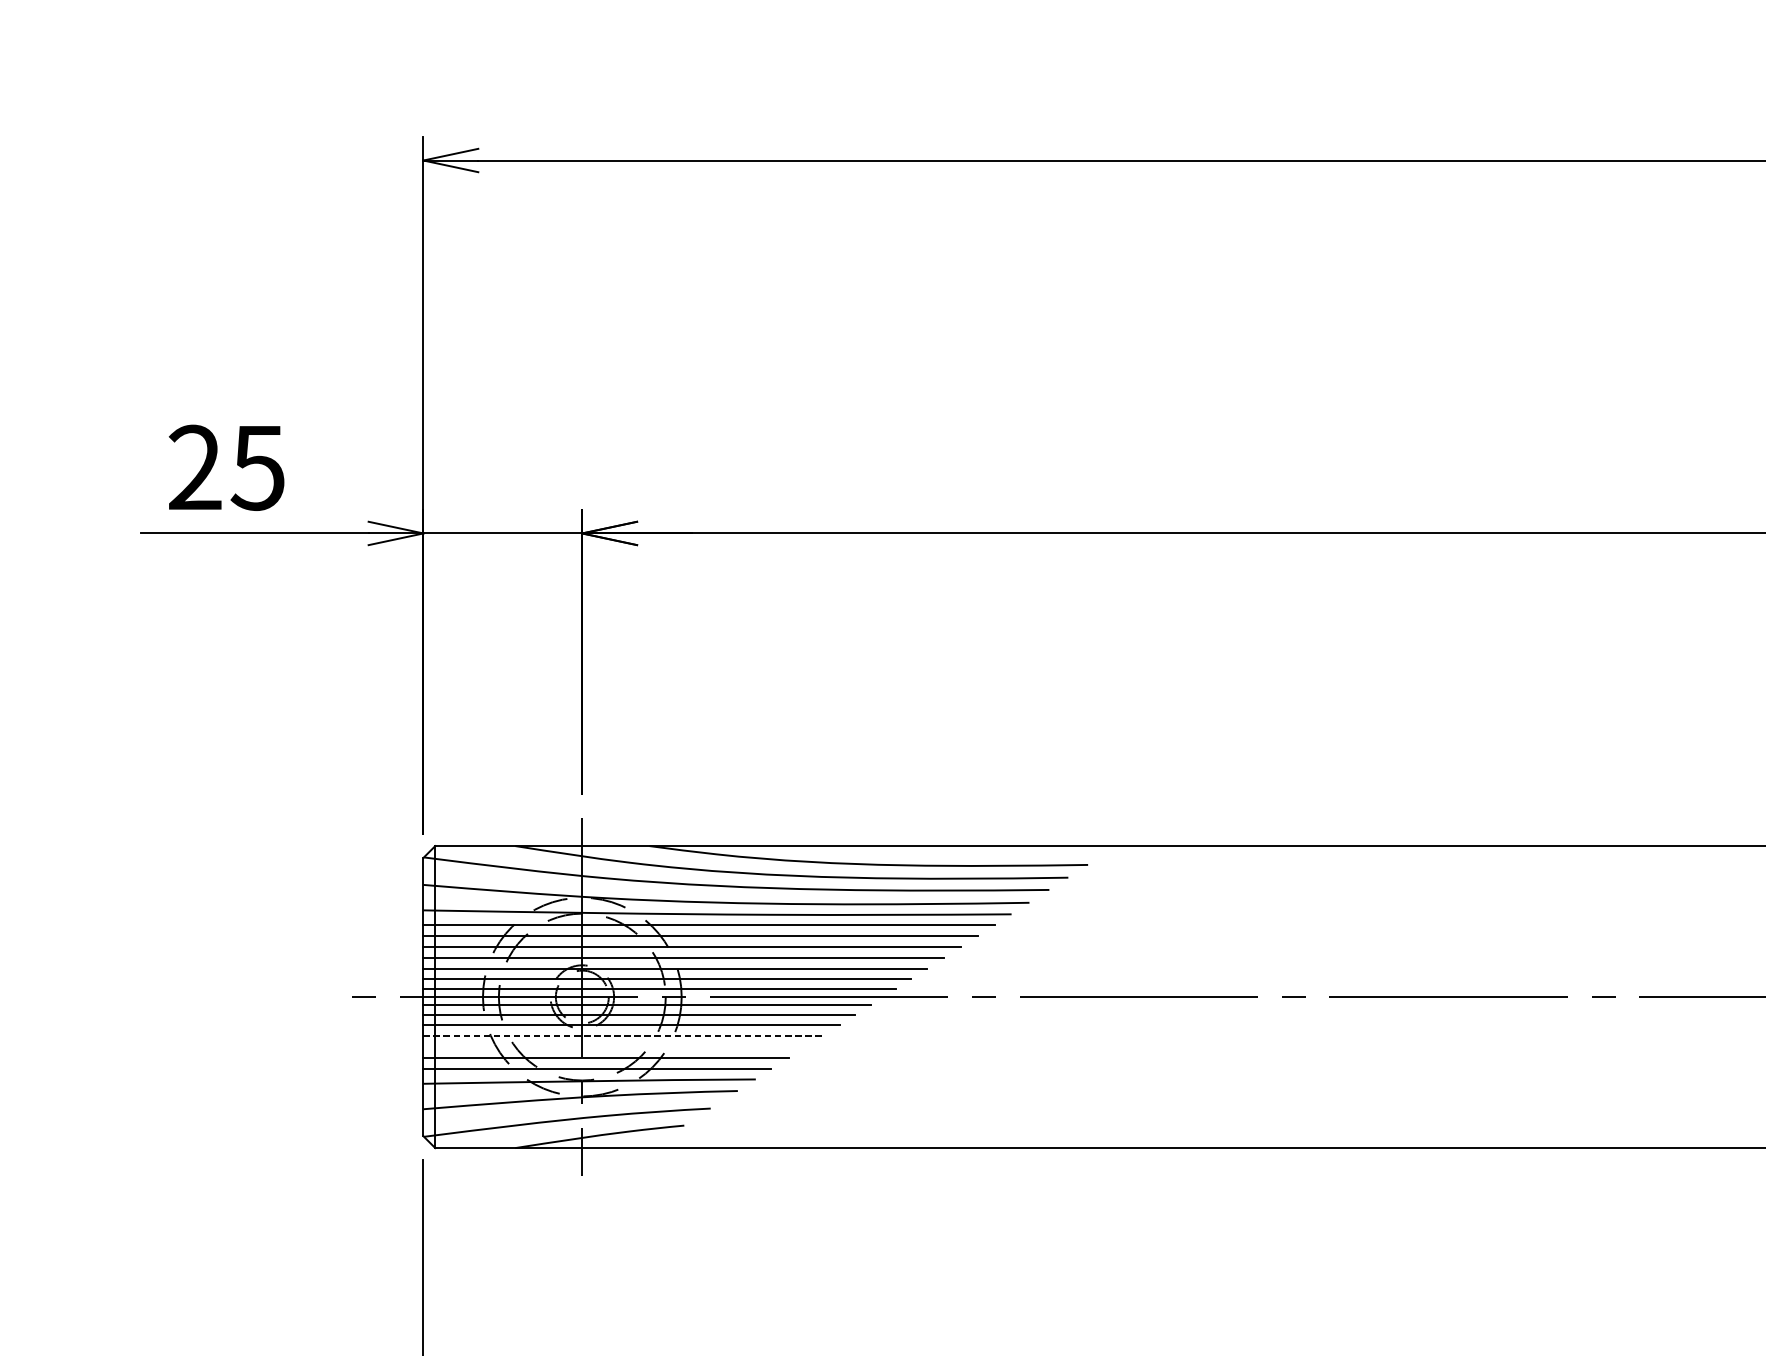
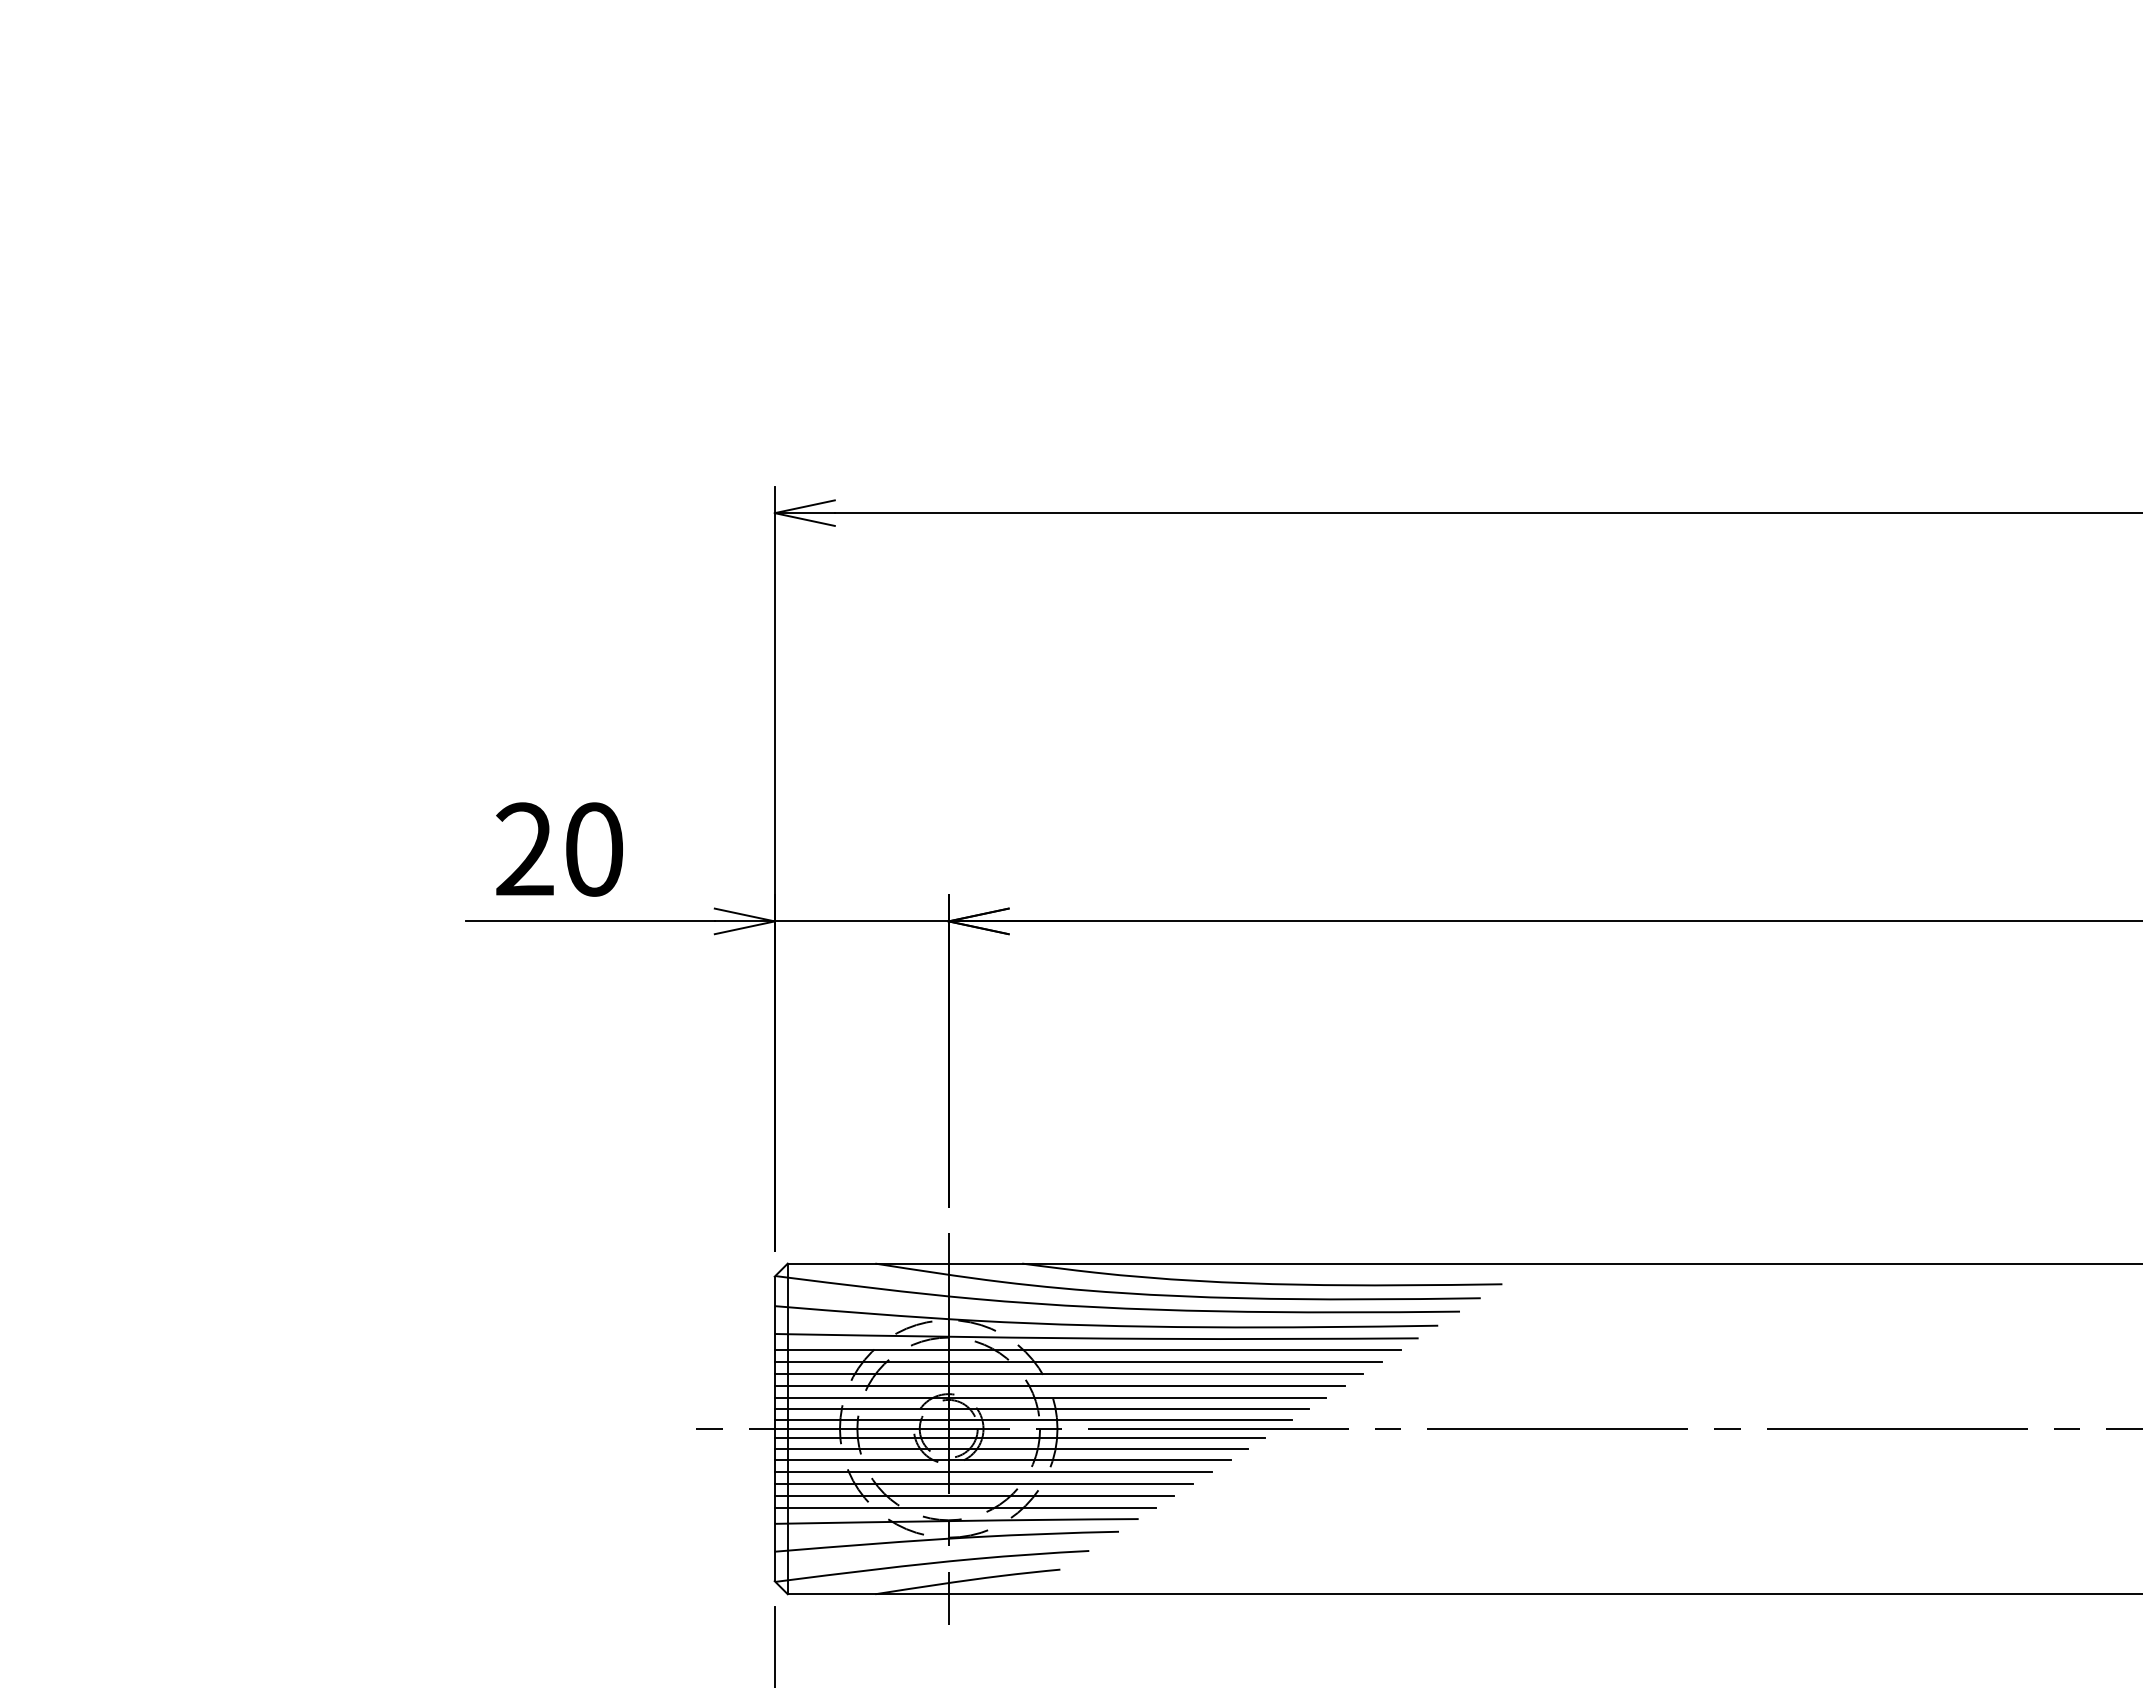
text: (256, 467) -> (592, 849), 25 -> 20
line: (623, 1035) -> (993, 1471), dashed -> solid
line: (614, 1046) -> (983, 1483), added

